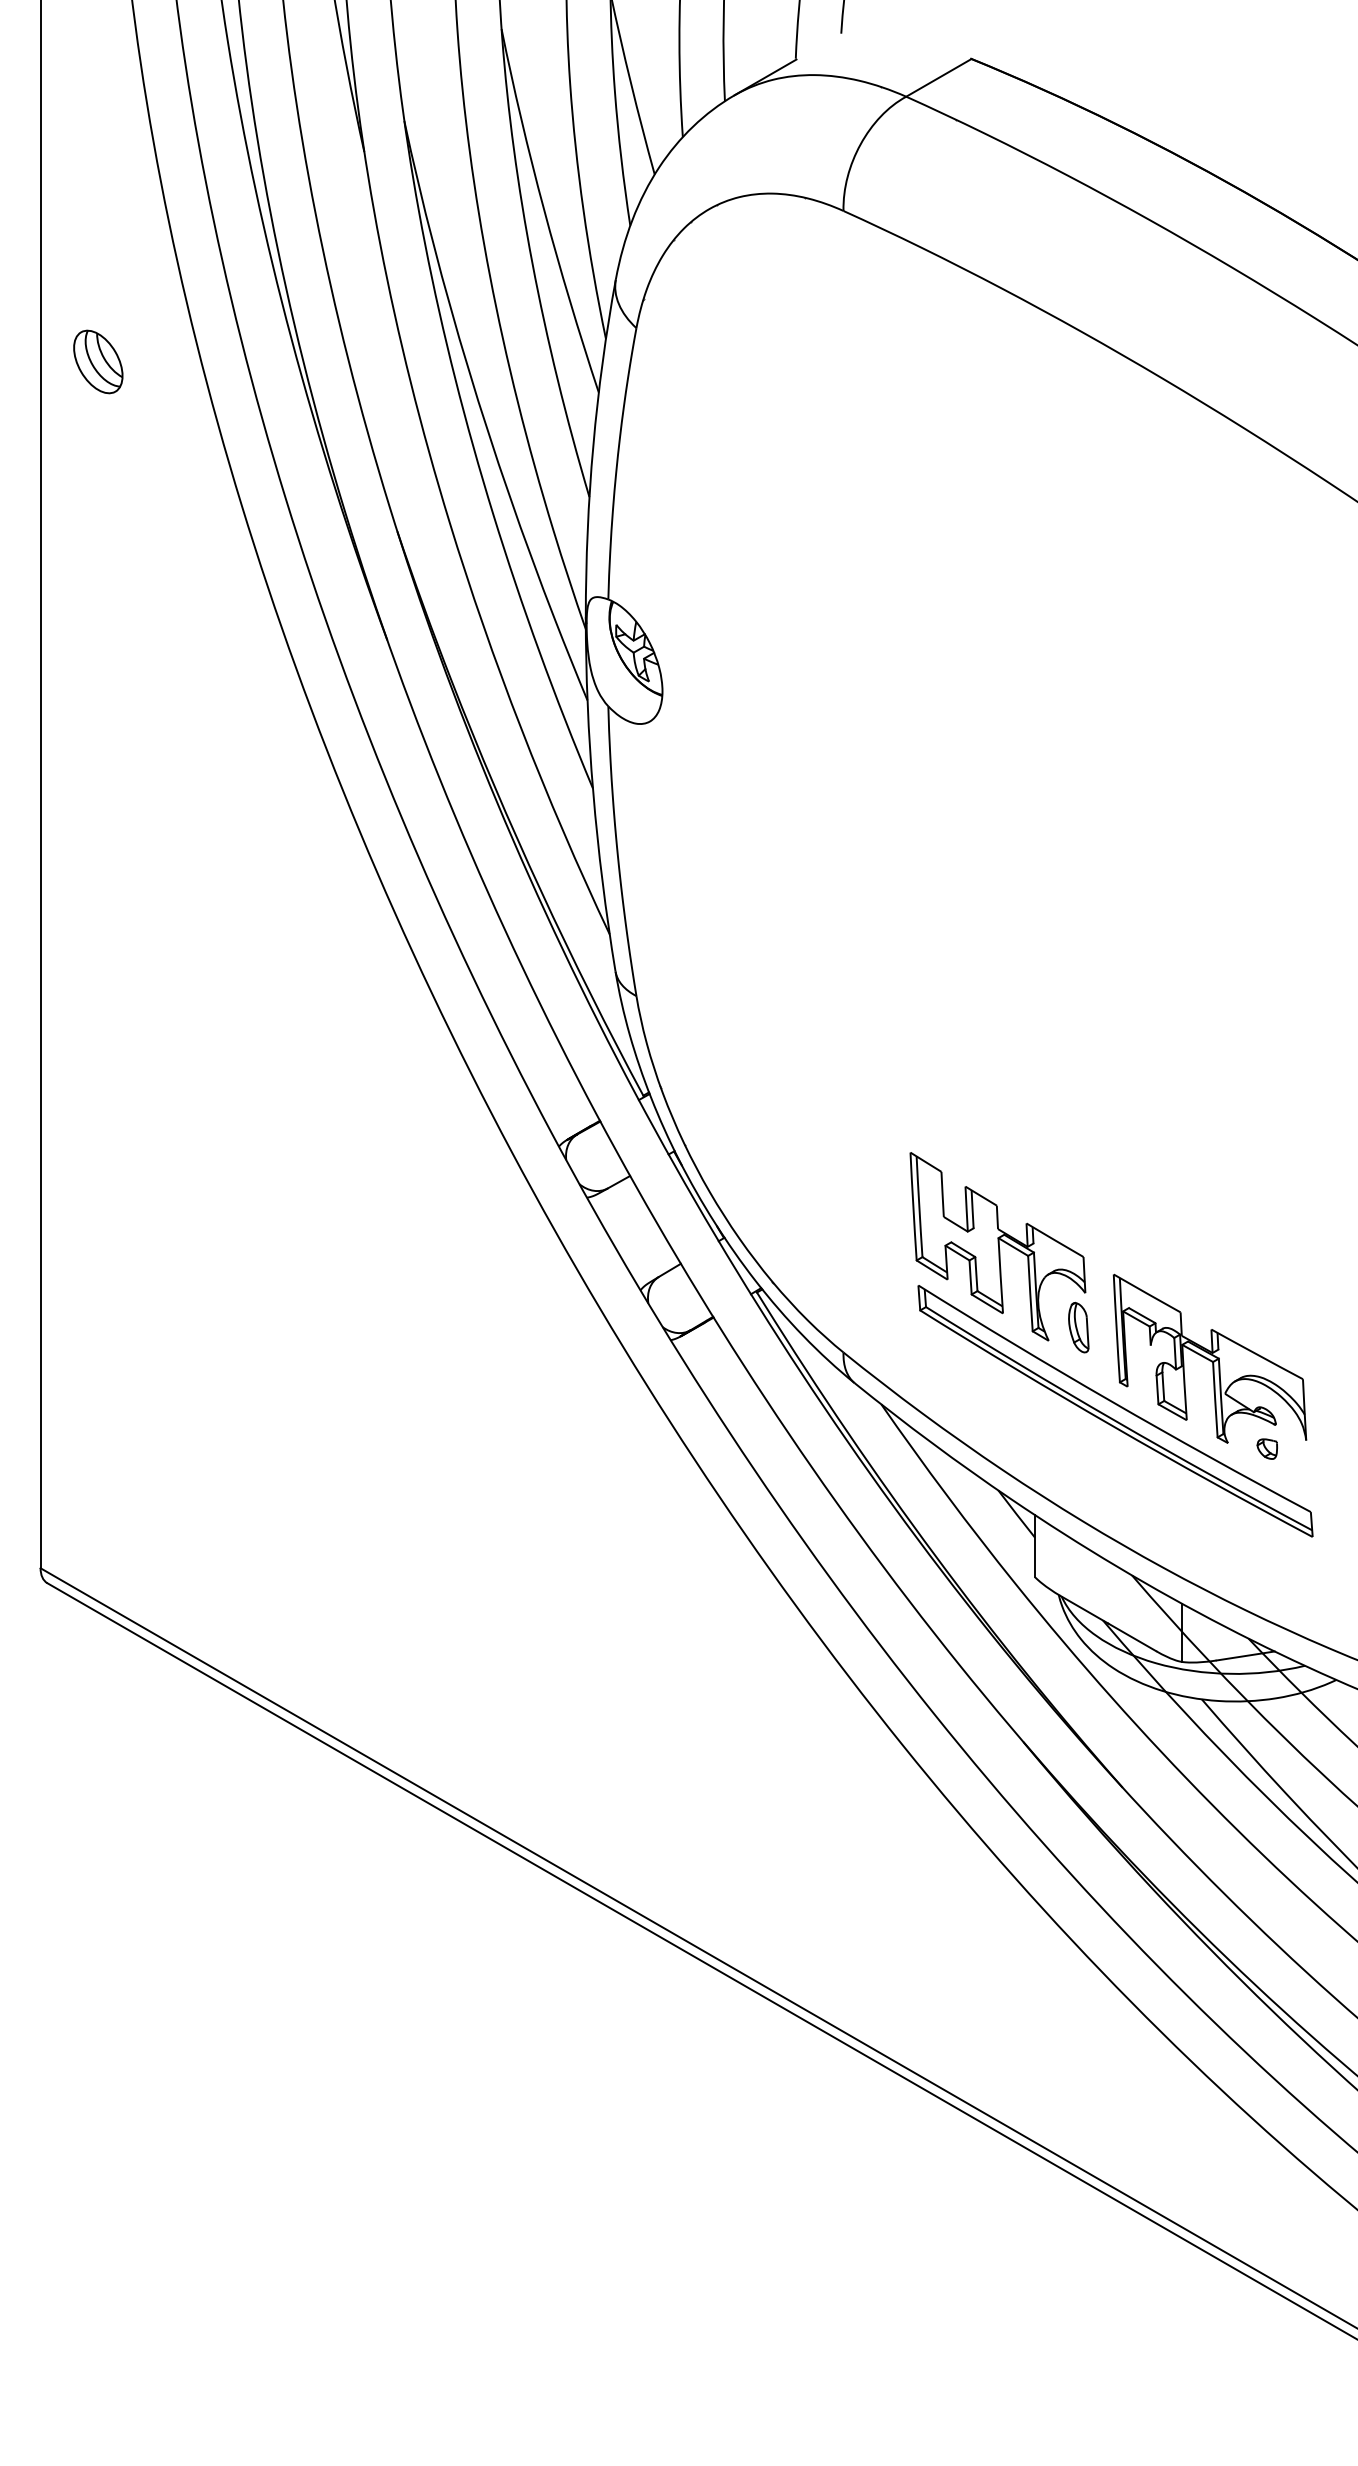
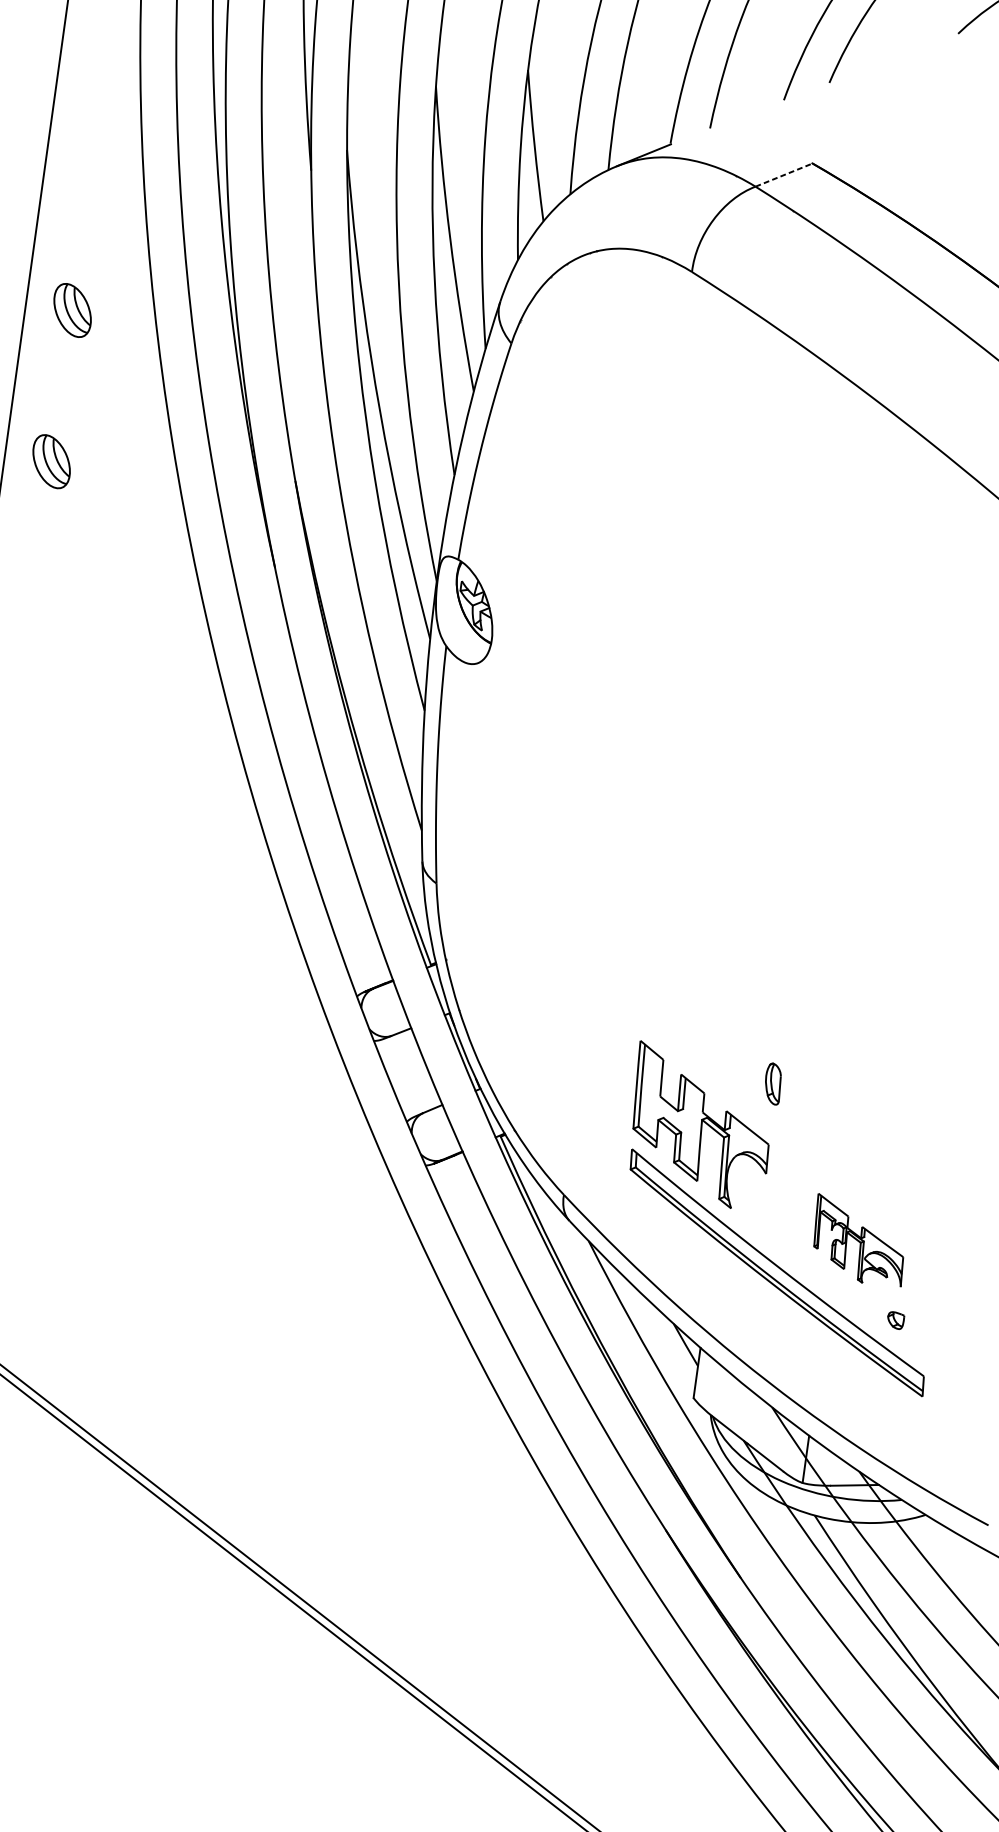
line: (938, 77) -> (783, 174), solid -> dashed
part: (98, 548) -> (51, 461), added
part: (1078, 1327) -> (773, 1083), moved
part: (1209, 1358) -> (859, 1240), size x0.6

